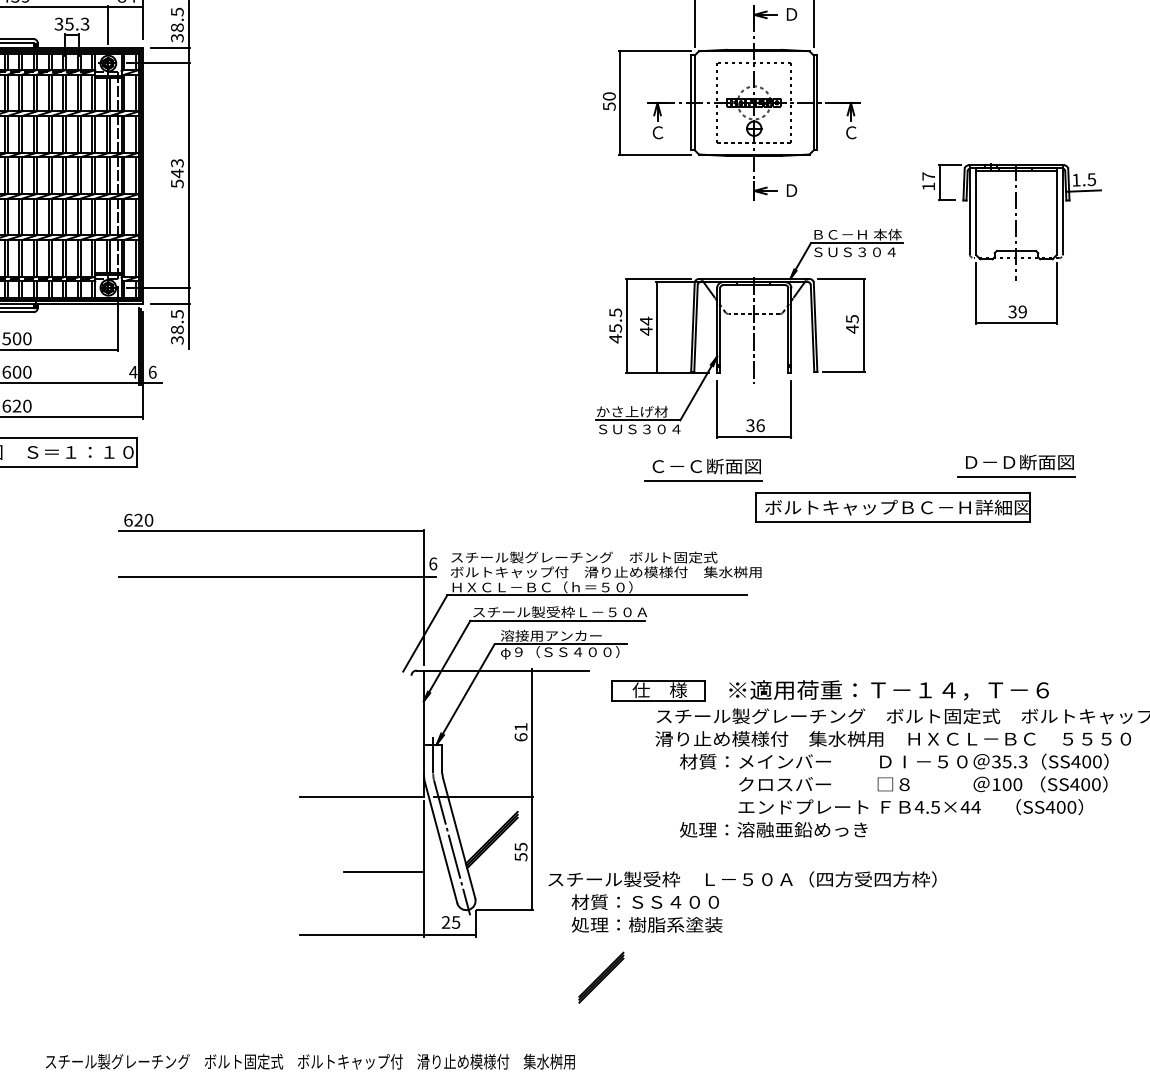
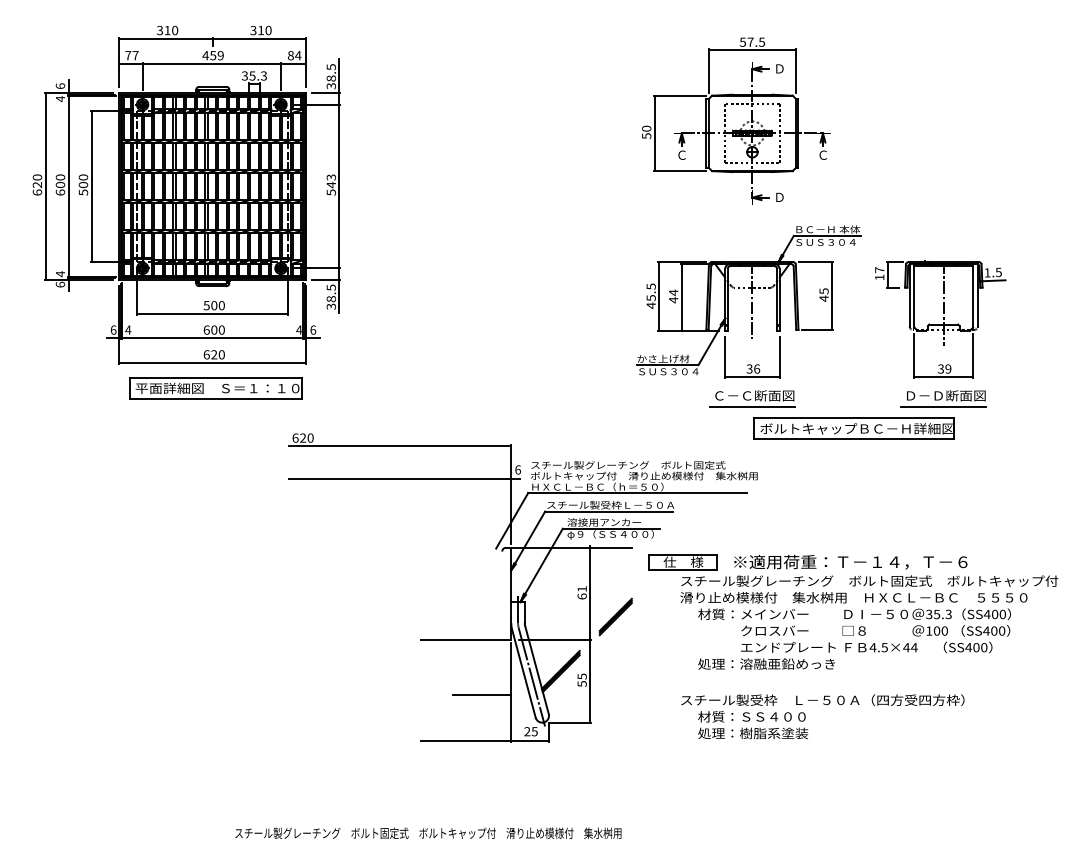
part: (1011, 244) -> (940, 319), moved
part: (703, 470) -> (752, 398), moved
text: (742, 901) -> (822, 716), moved
part: (600, 977) -> (615, 616), moved

